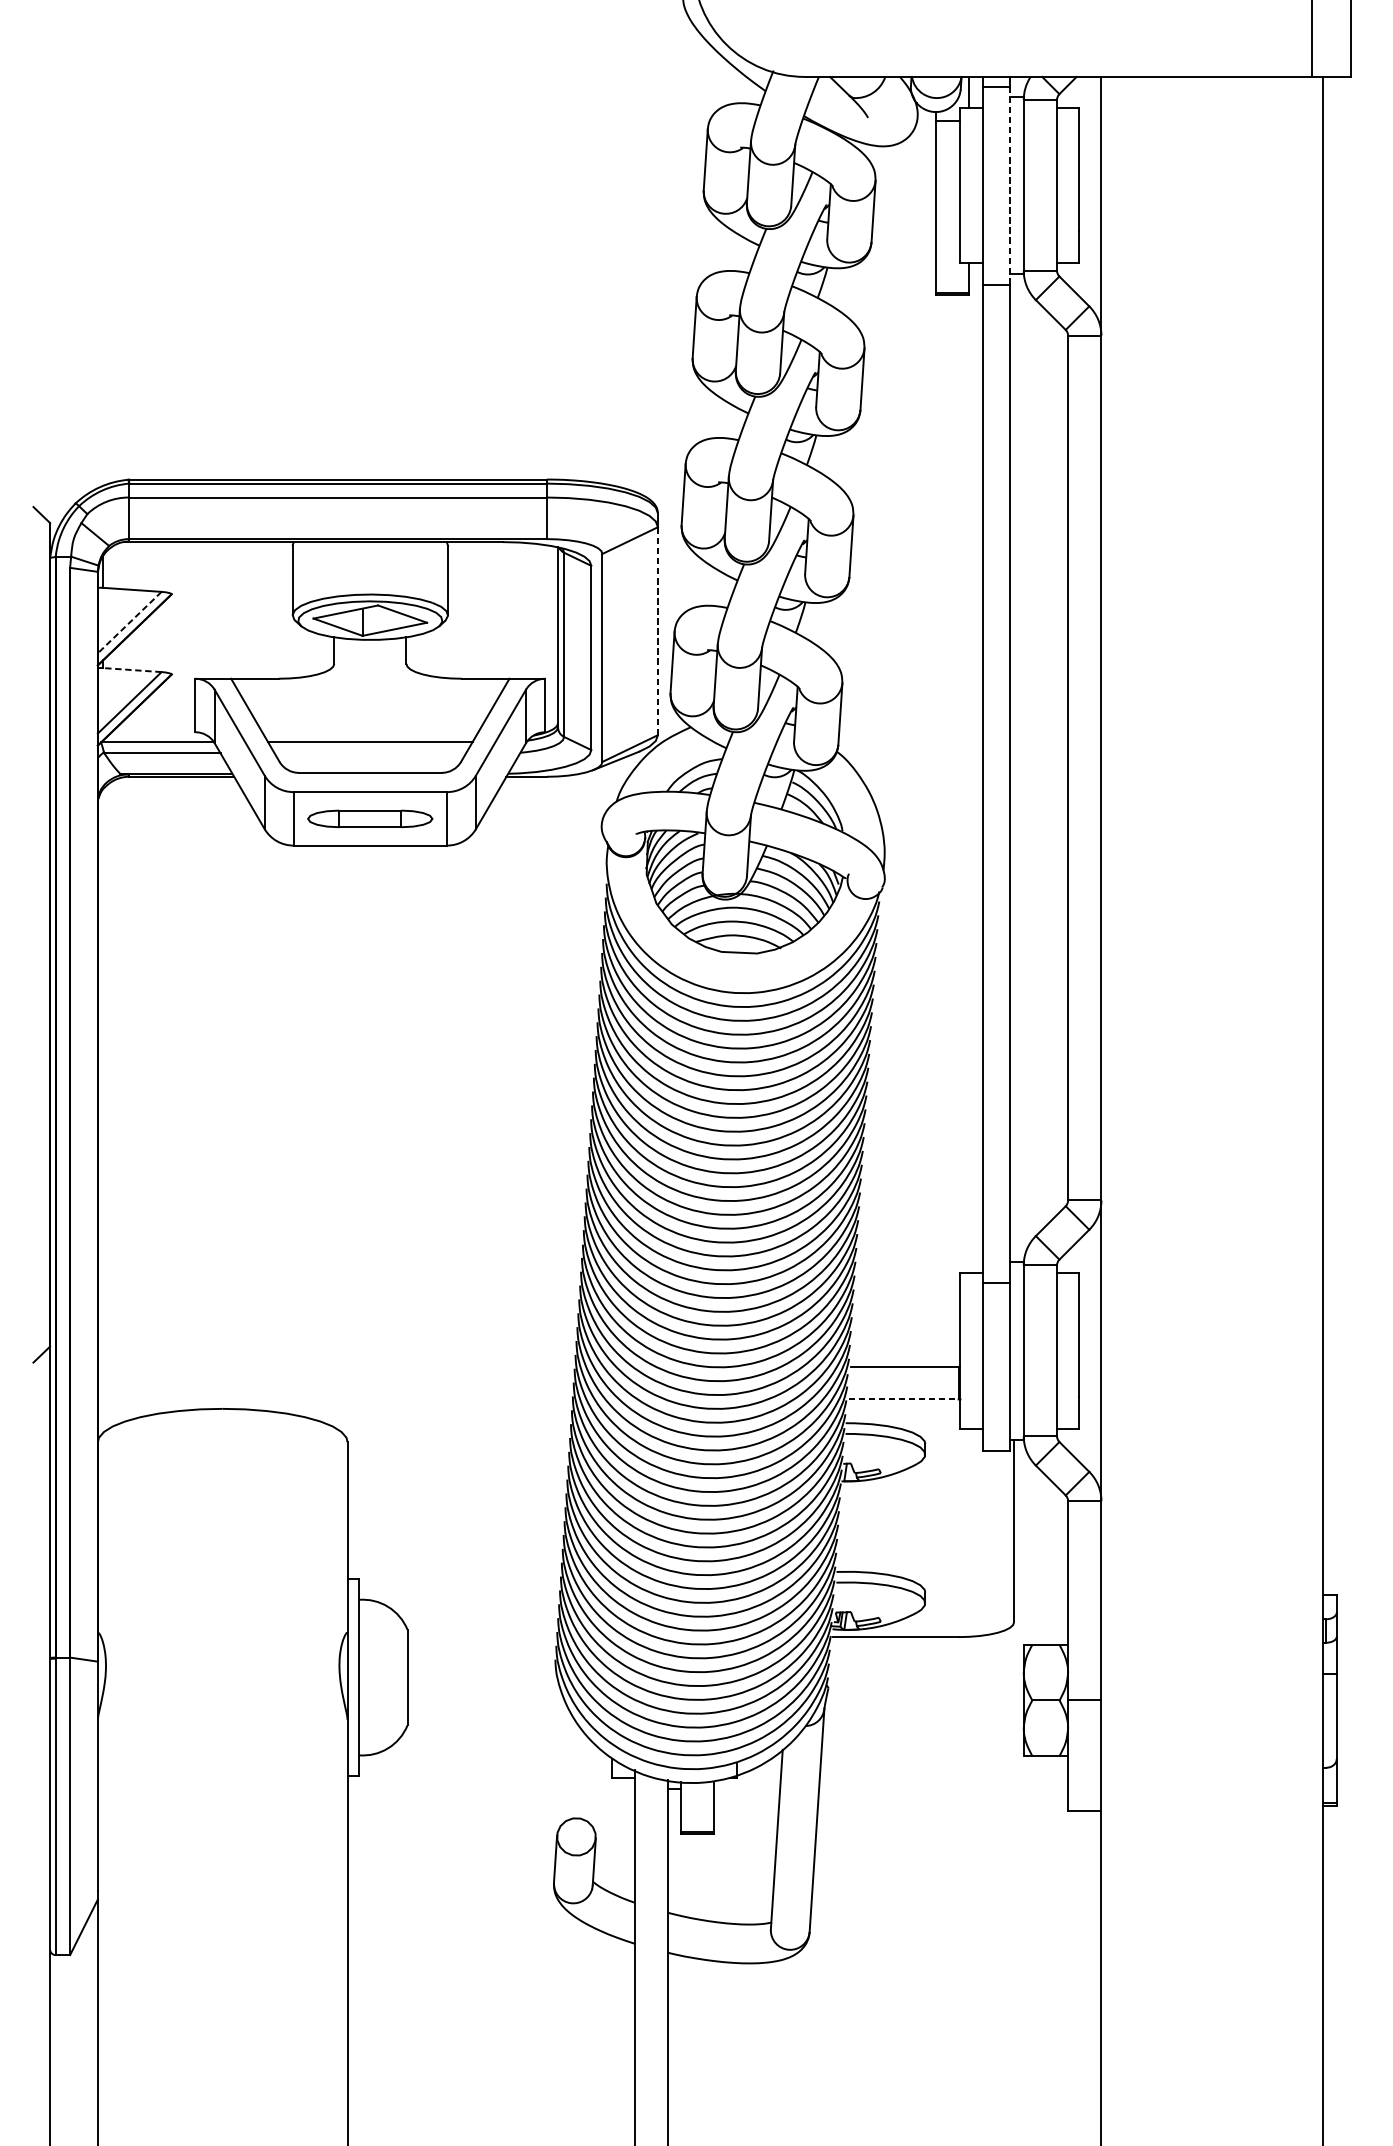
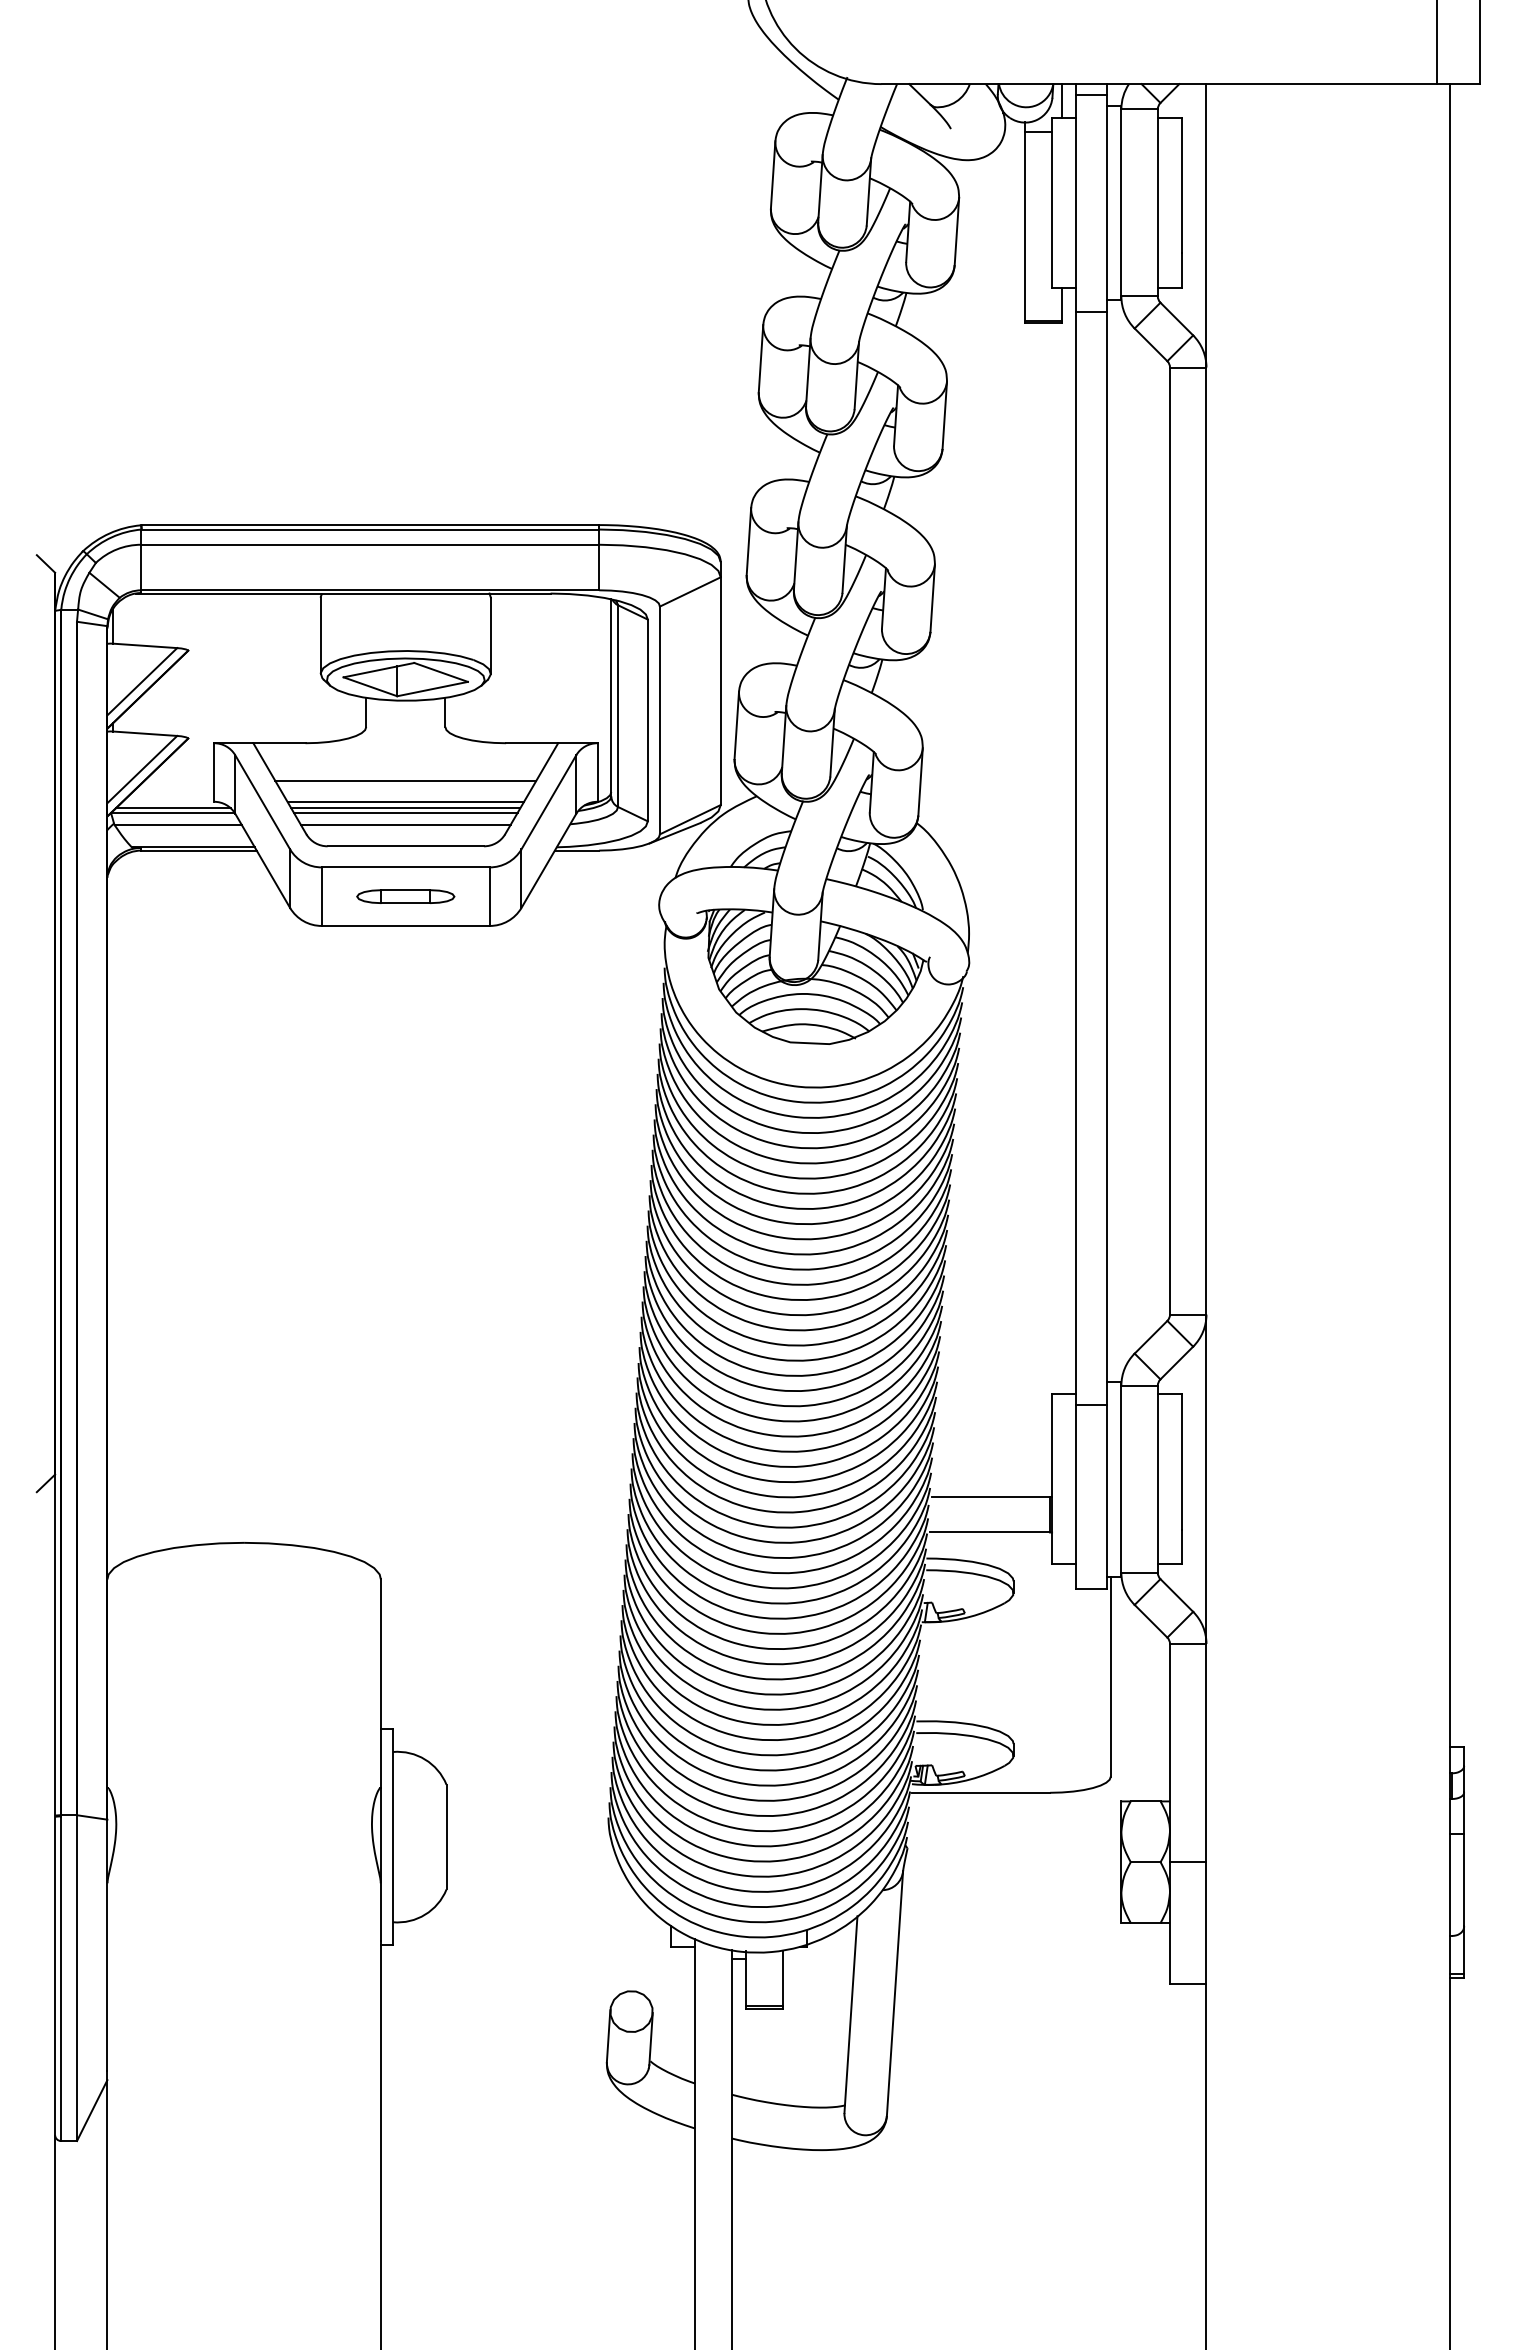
line: (1010, 185) -> (1106, 203), dashed -> solid
line: (129, 623) -> (141, 682), dashed -> solid
line: (657, 631) -> (720, 691), dashed -> solid
line: (132, 669) -> (145, 733), dashed -> solid
line: (370, 712) -> (405, 780), added
line: (370, 731) -> (405, 801), added
line: (157, 738) -> (172, 808), added
line: (370, 738) -> (405, 808), added
line: (370, 753) -> (405, 825), added
part: (370, 818) -> (405, 896), size x0.71
line: (904, 1399) -> (990, 1532), dashed -> solid

